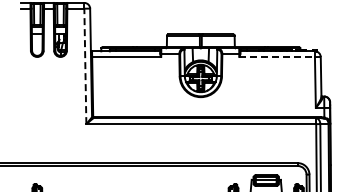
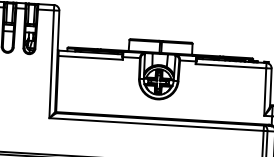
line: (277, 57) -> (231, 66), dashed -> solid
line: (85, 66) -> (51, 64), dashed -> solid

